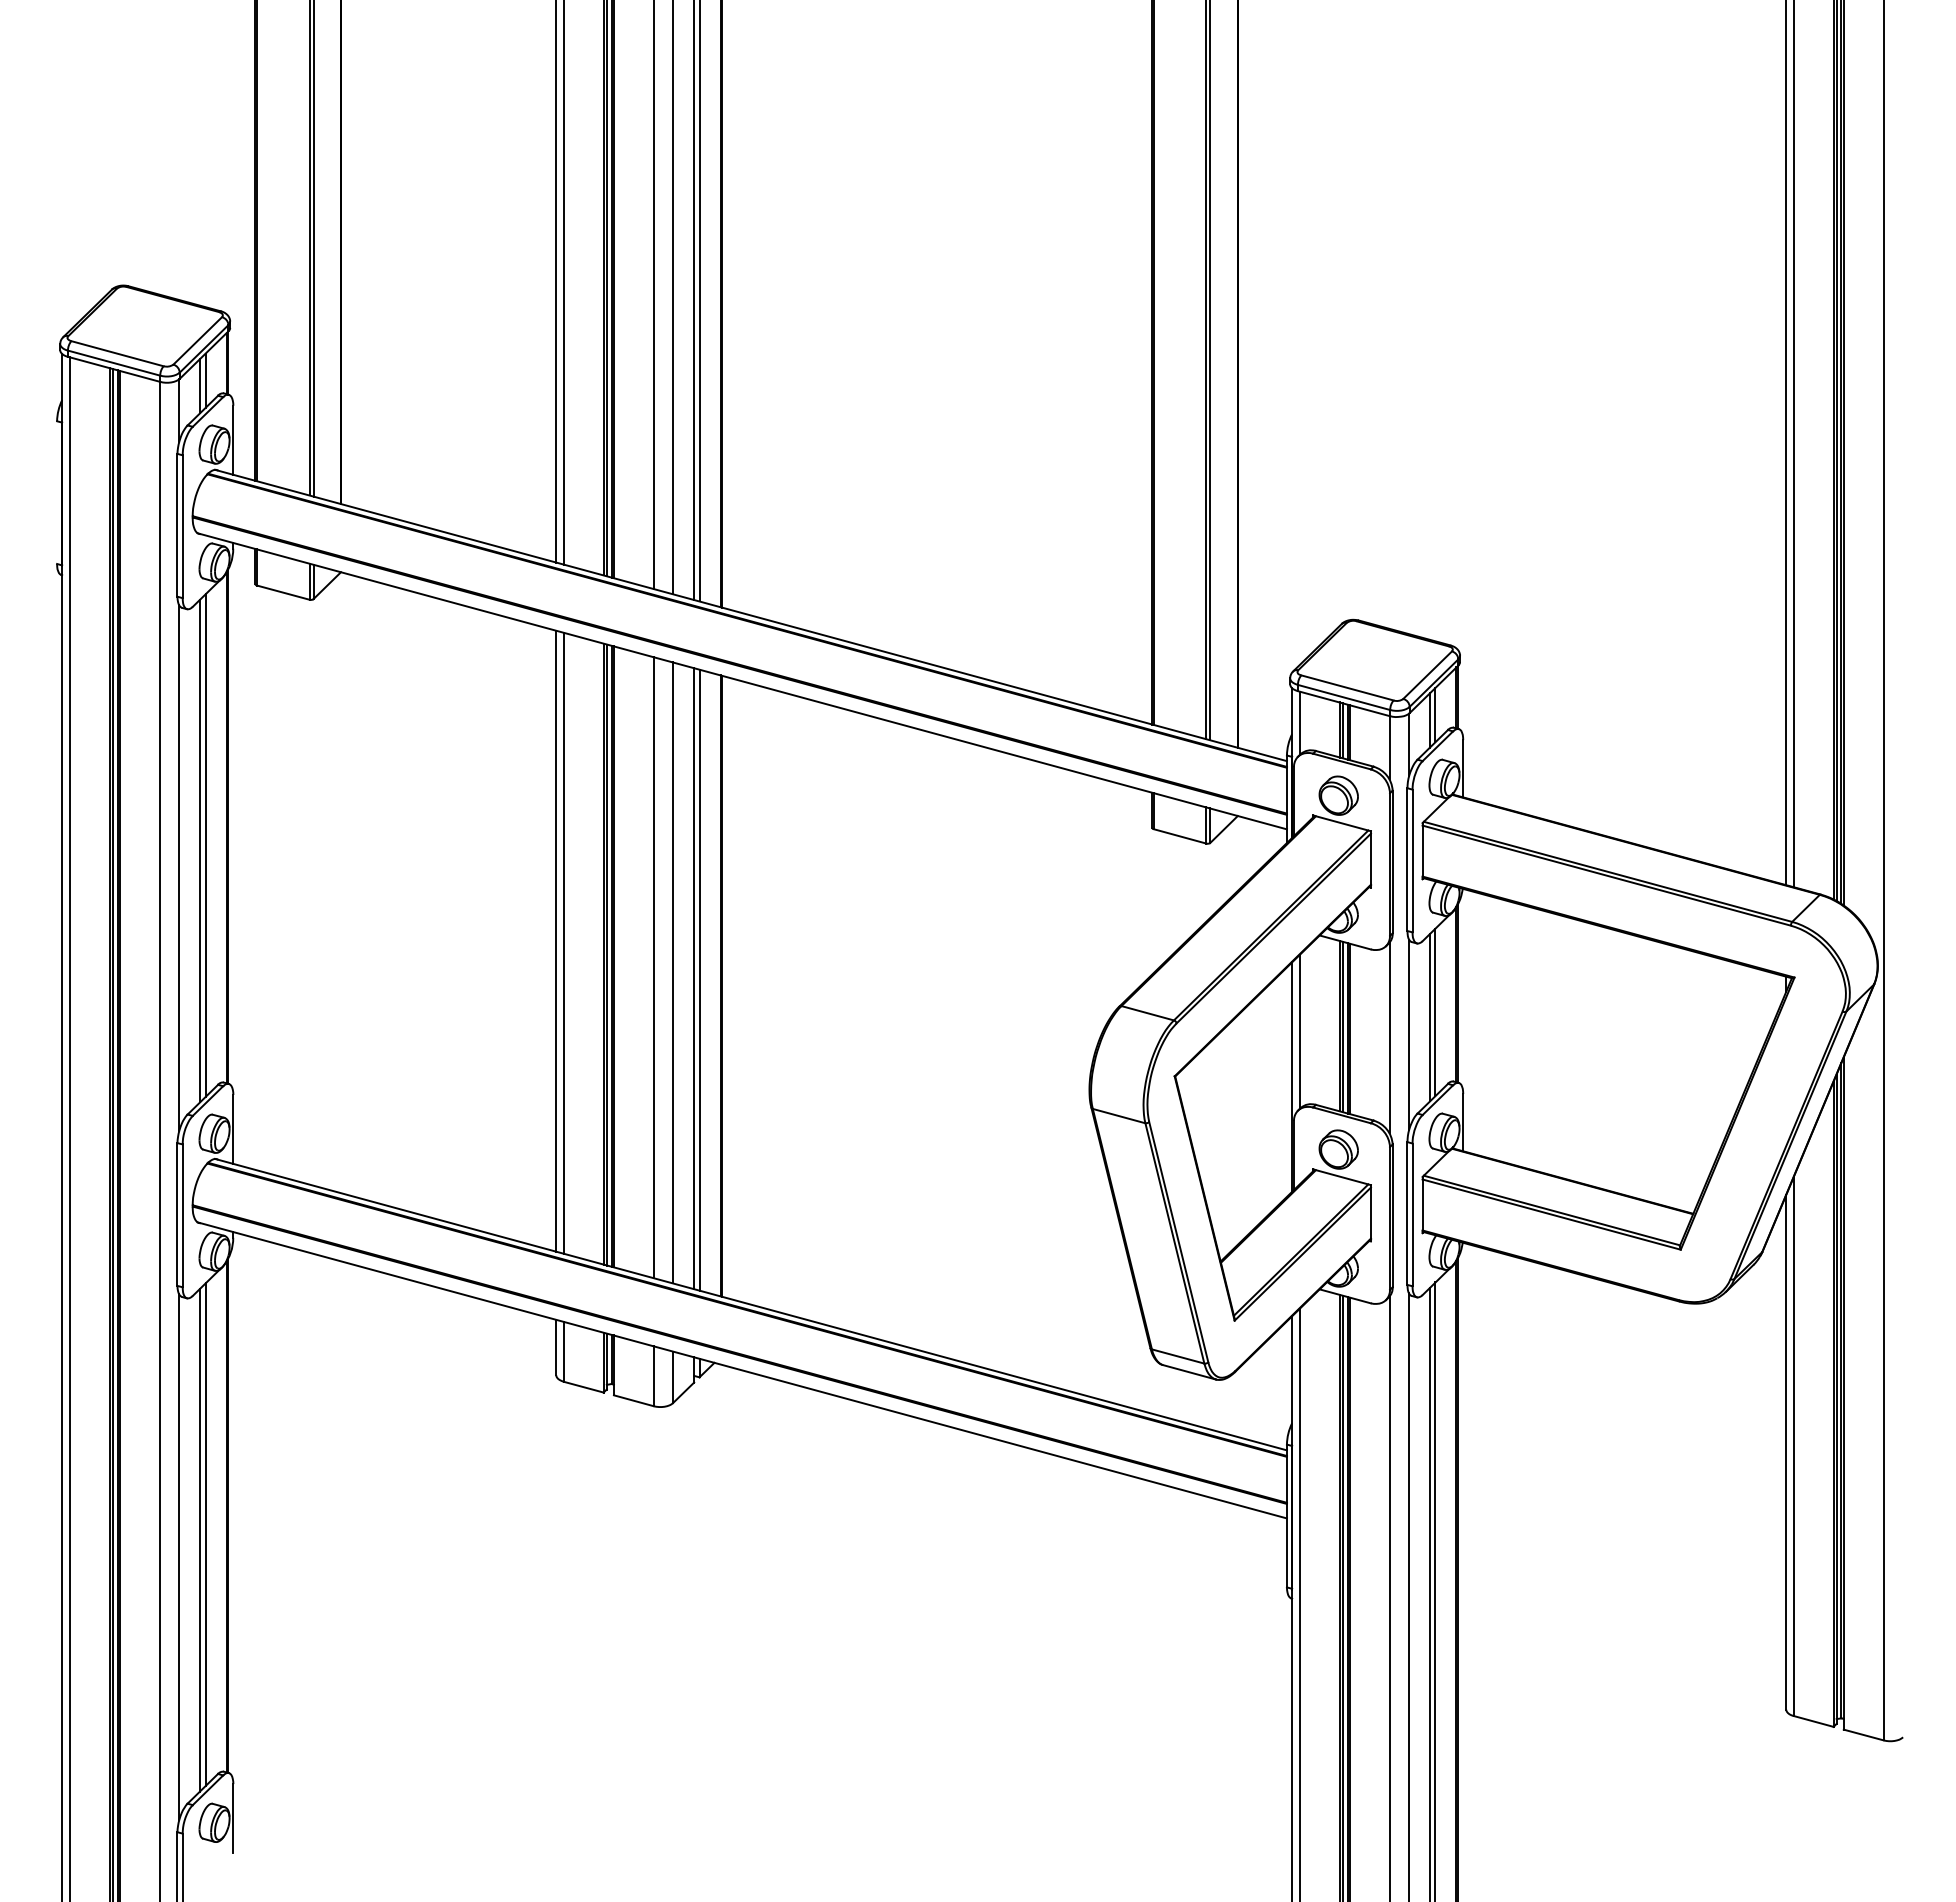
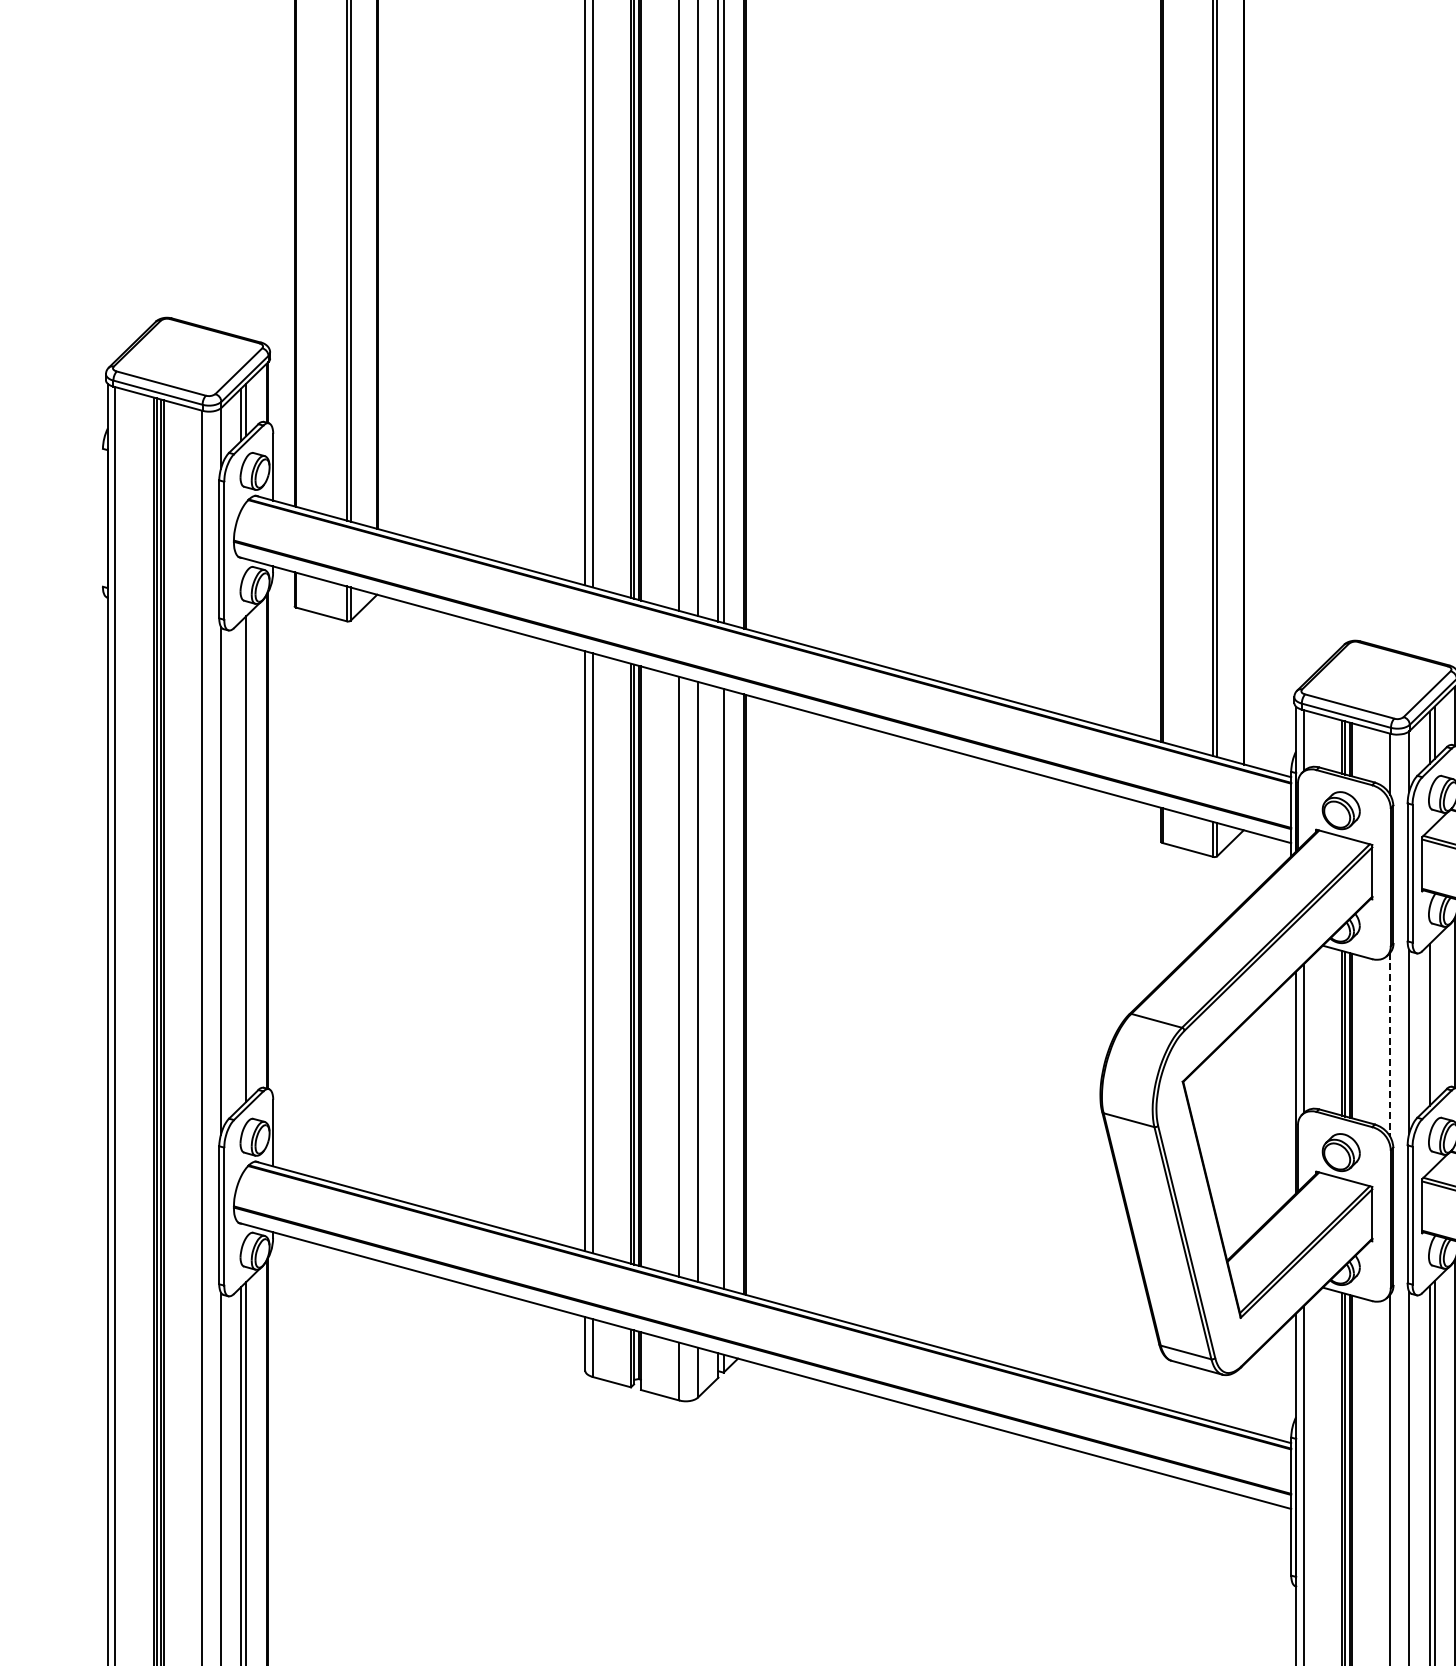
line: (200, 850) -> (241, 863), removed
line: (694, 978) -> (718, 987), removed
line: (1435, 1012) -> (1434, 1020), removed
line: (1389, 1038) -> (1390, 1045), solid -> dashed

